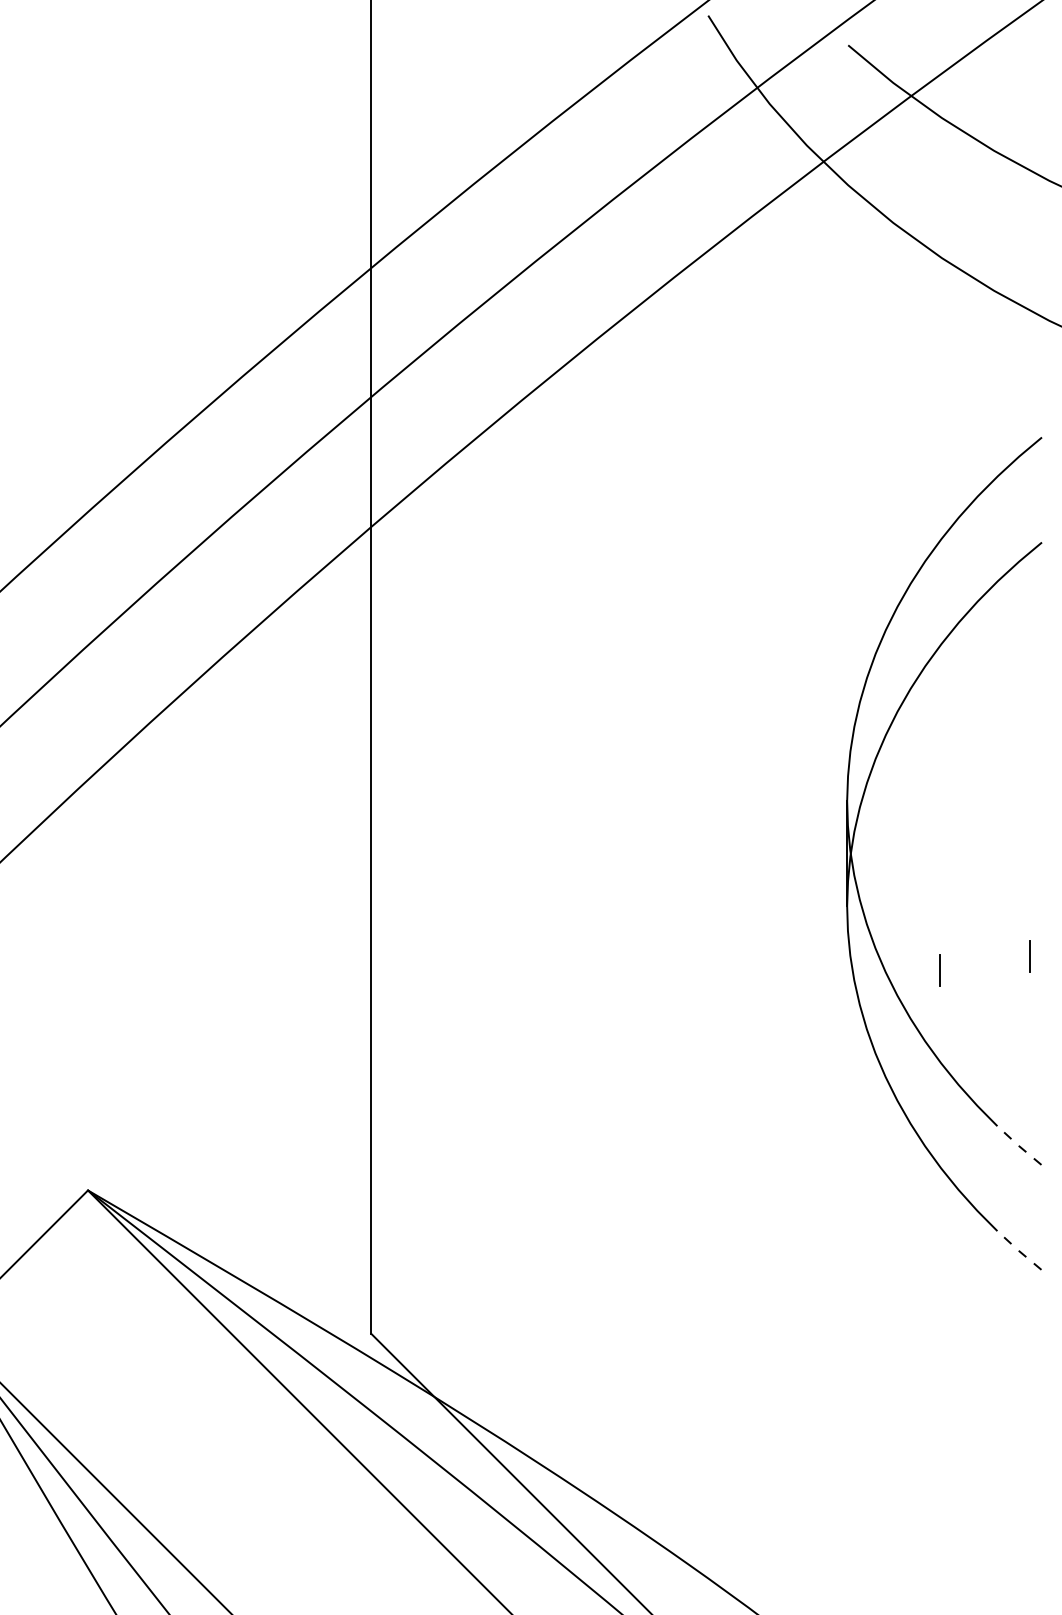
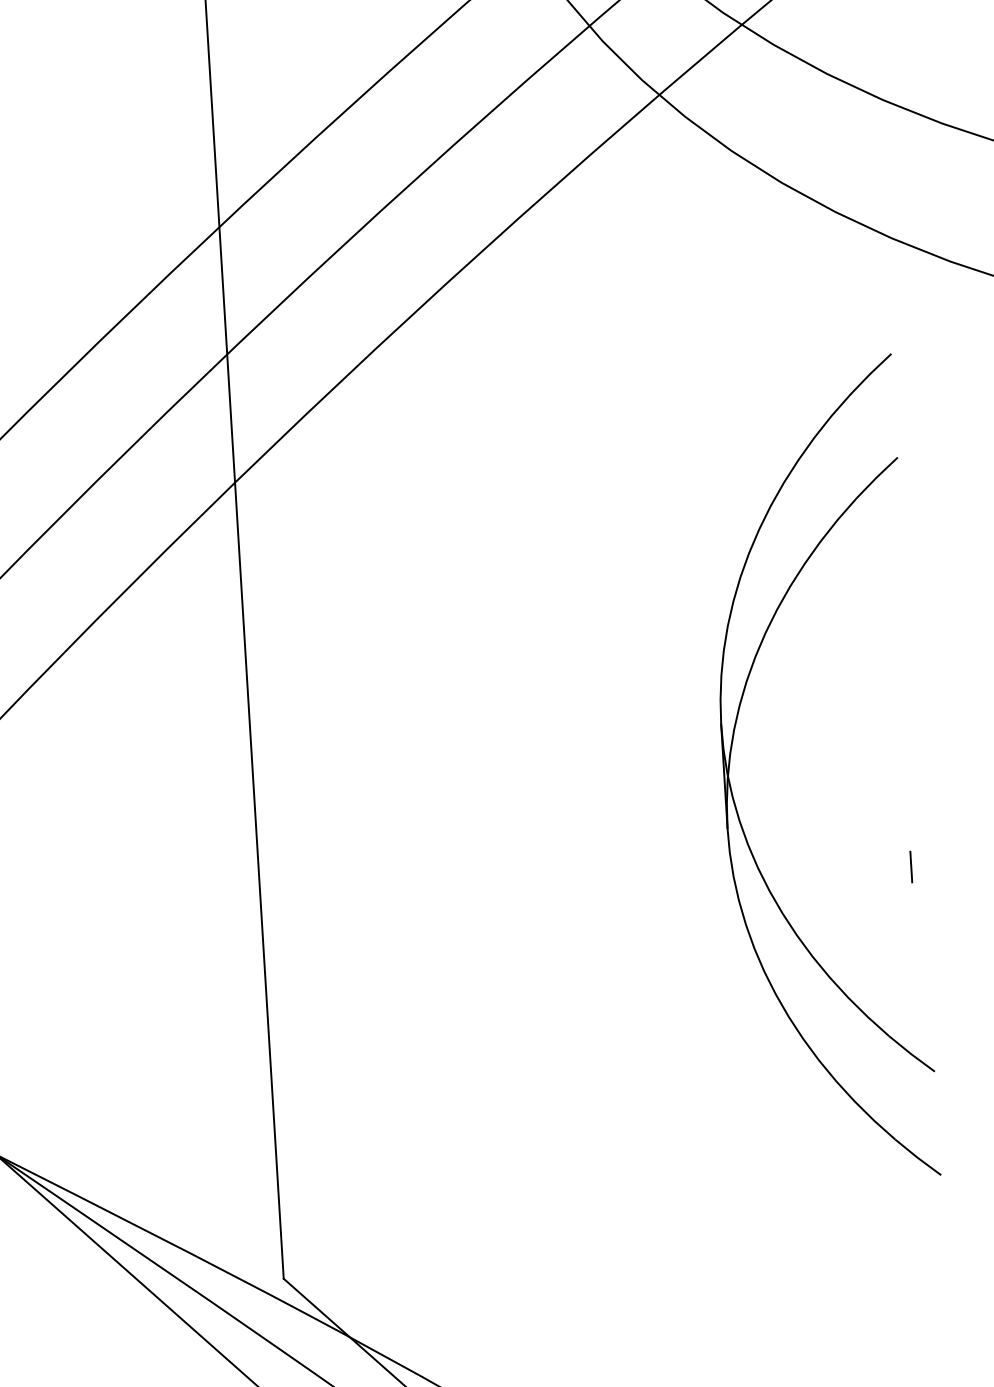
line: (939, 970) -> (822, 885), removed
line: (1018, 1145) -> (911, 1053), dashed -> solid
line: (1018, 1250) -> (917, 1157), dashed -> solid

